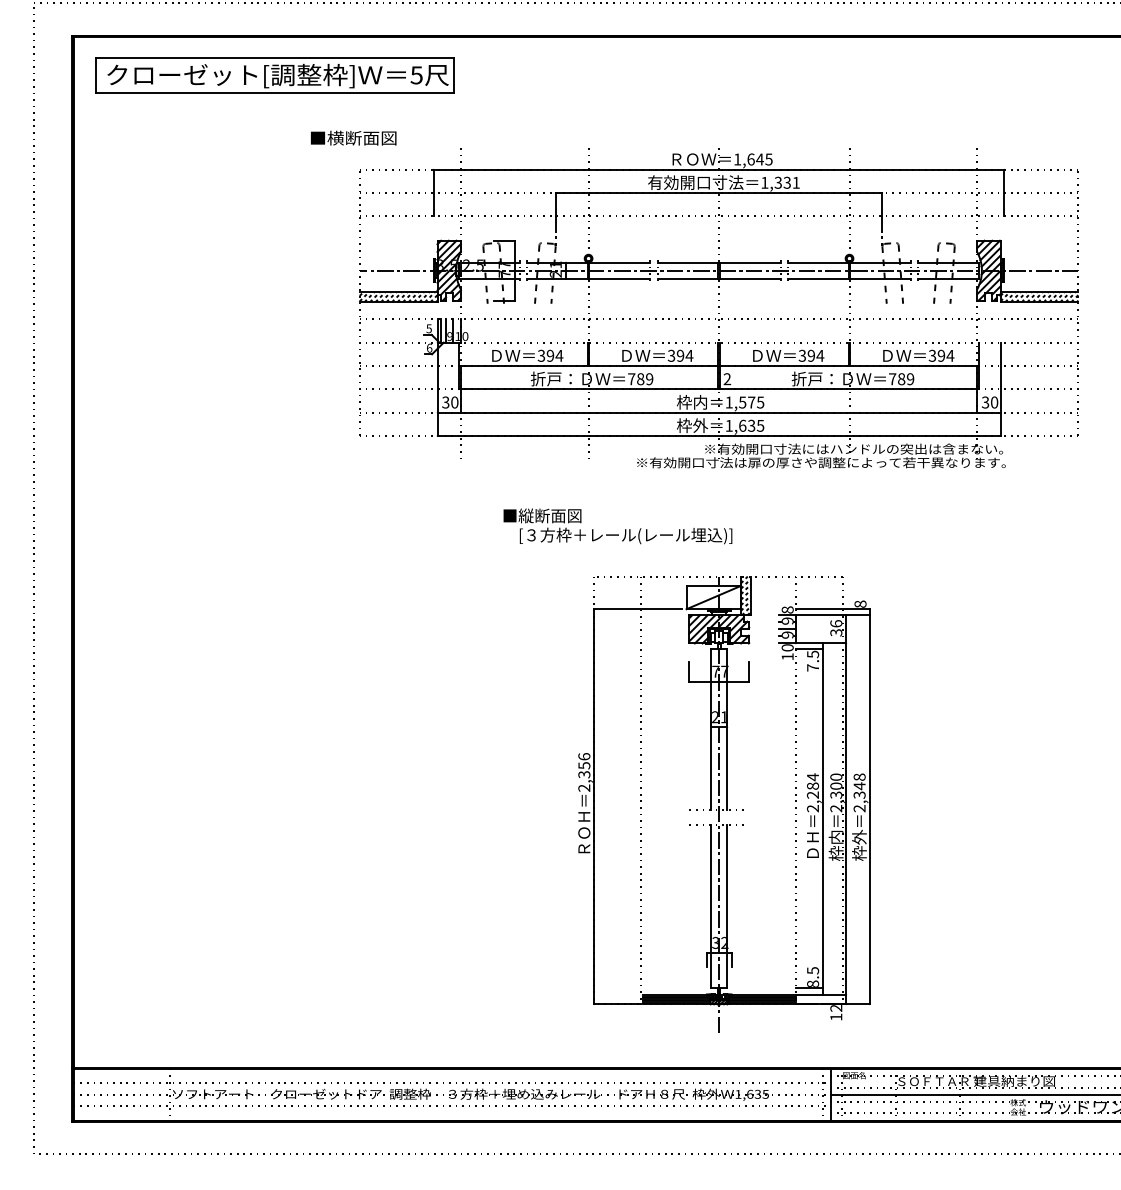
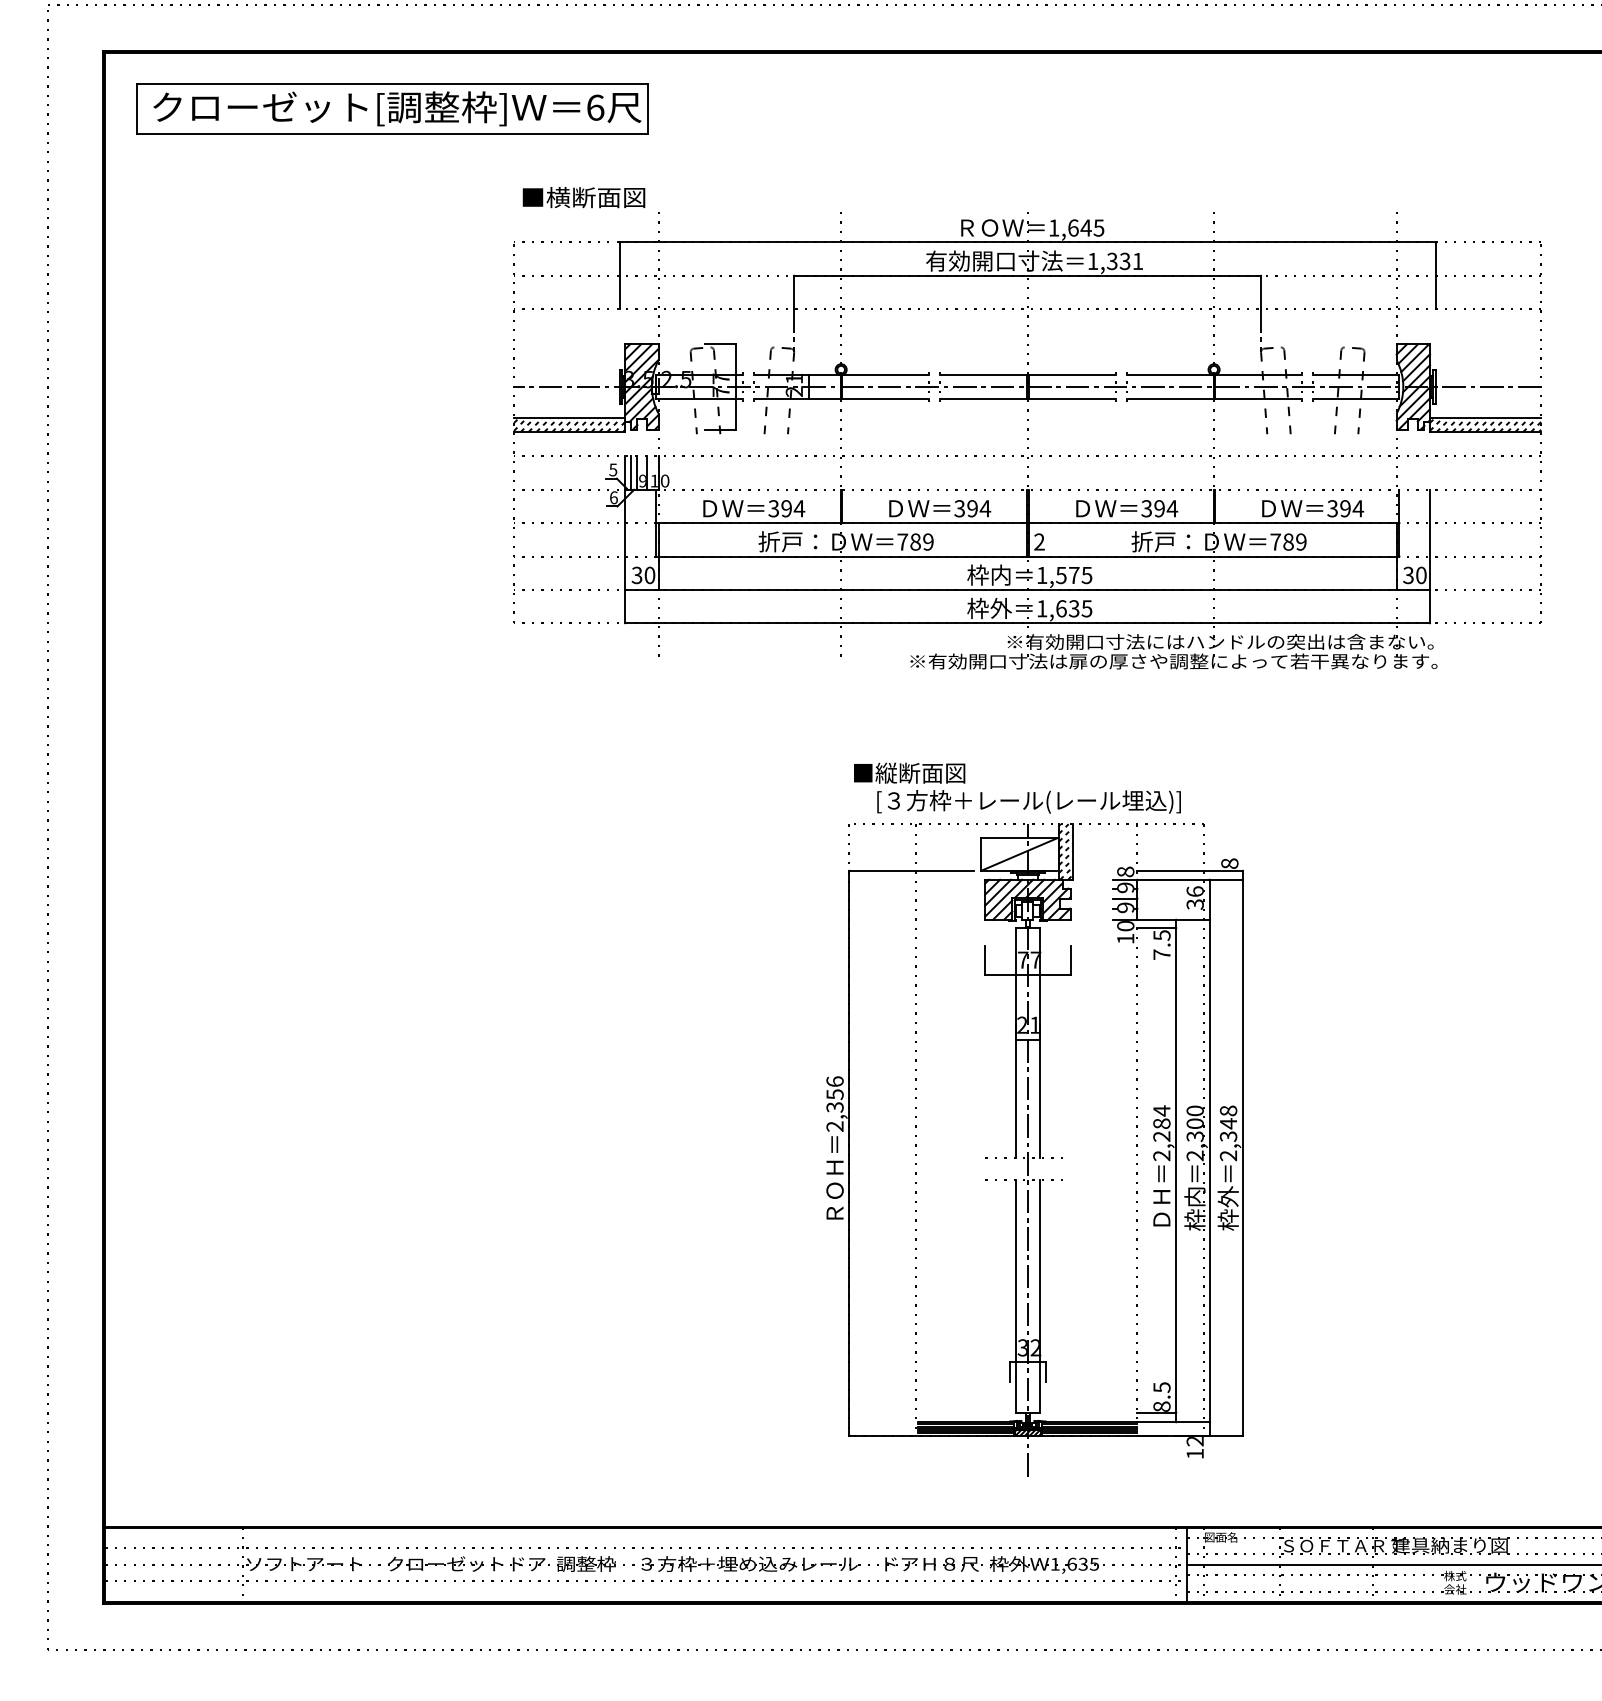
text: (416, 75) -> (595, 107), 5 -> 6
text: (353, 137) -> (583, 196), moved
text: (617, 526) -> (1016, 788), moved

